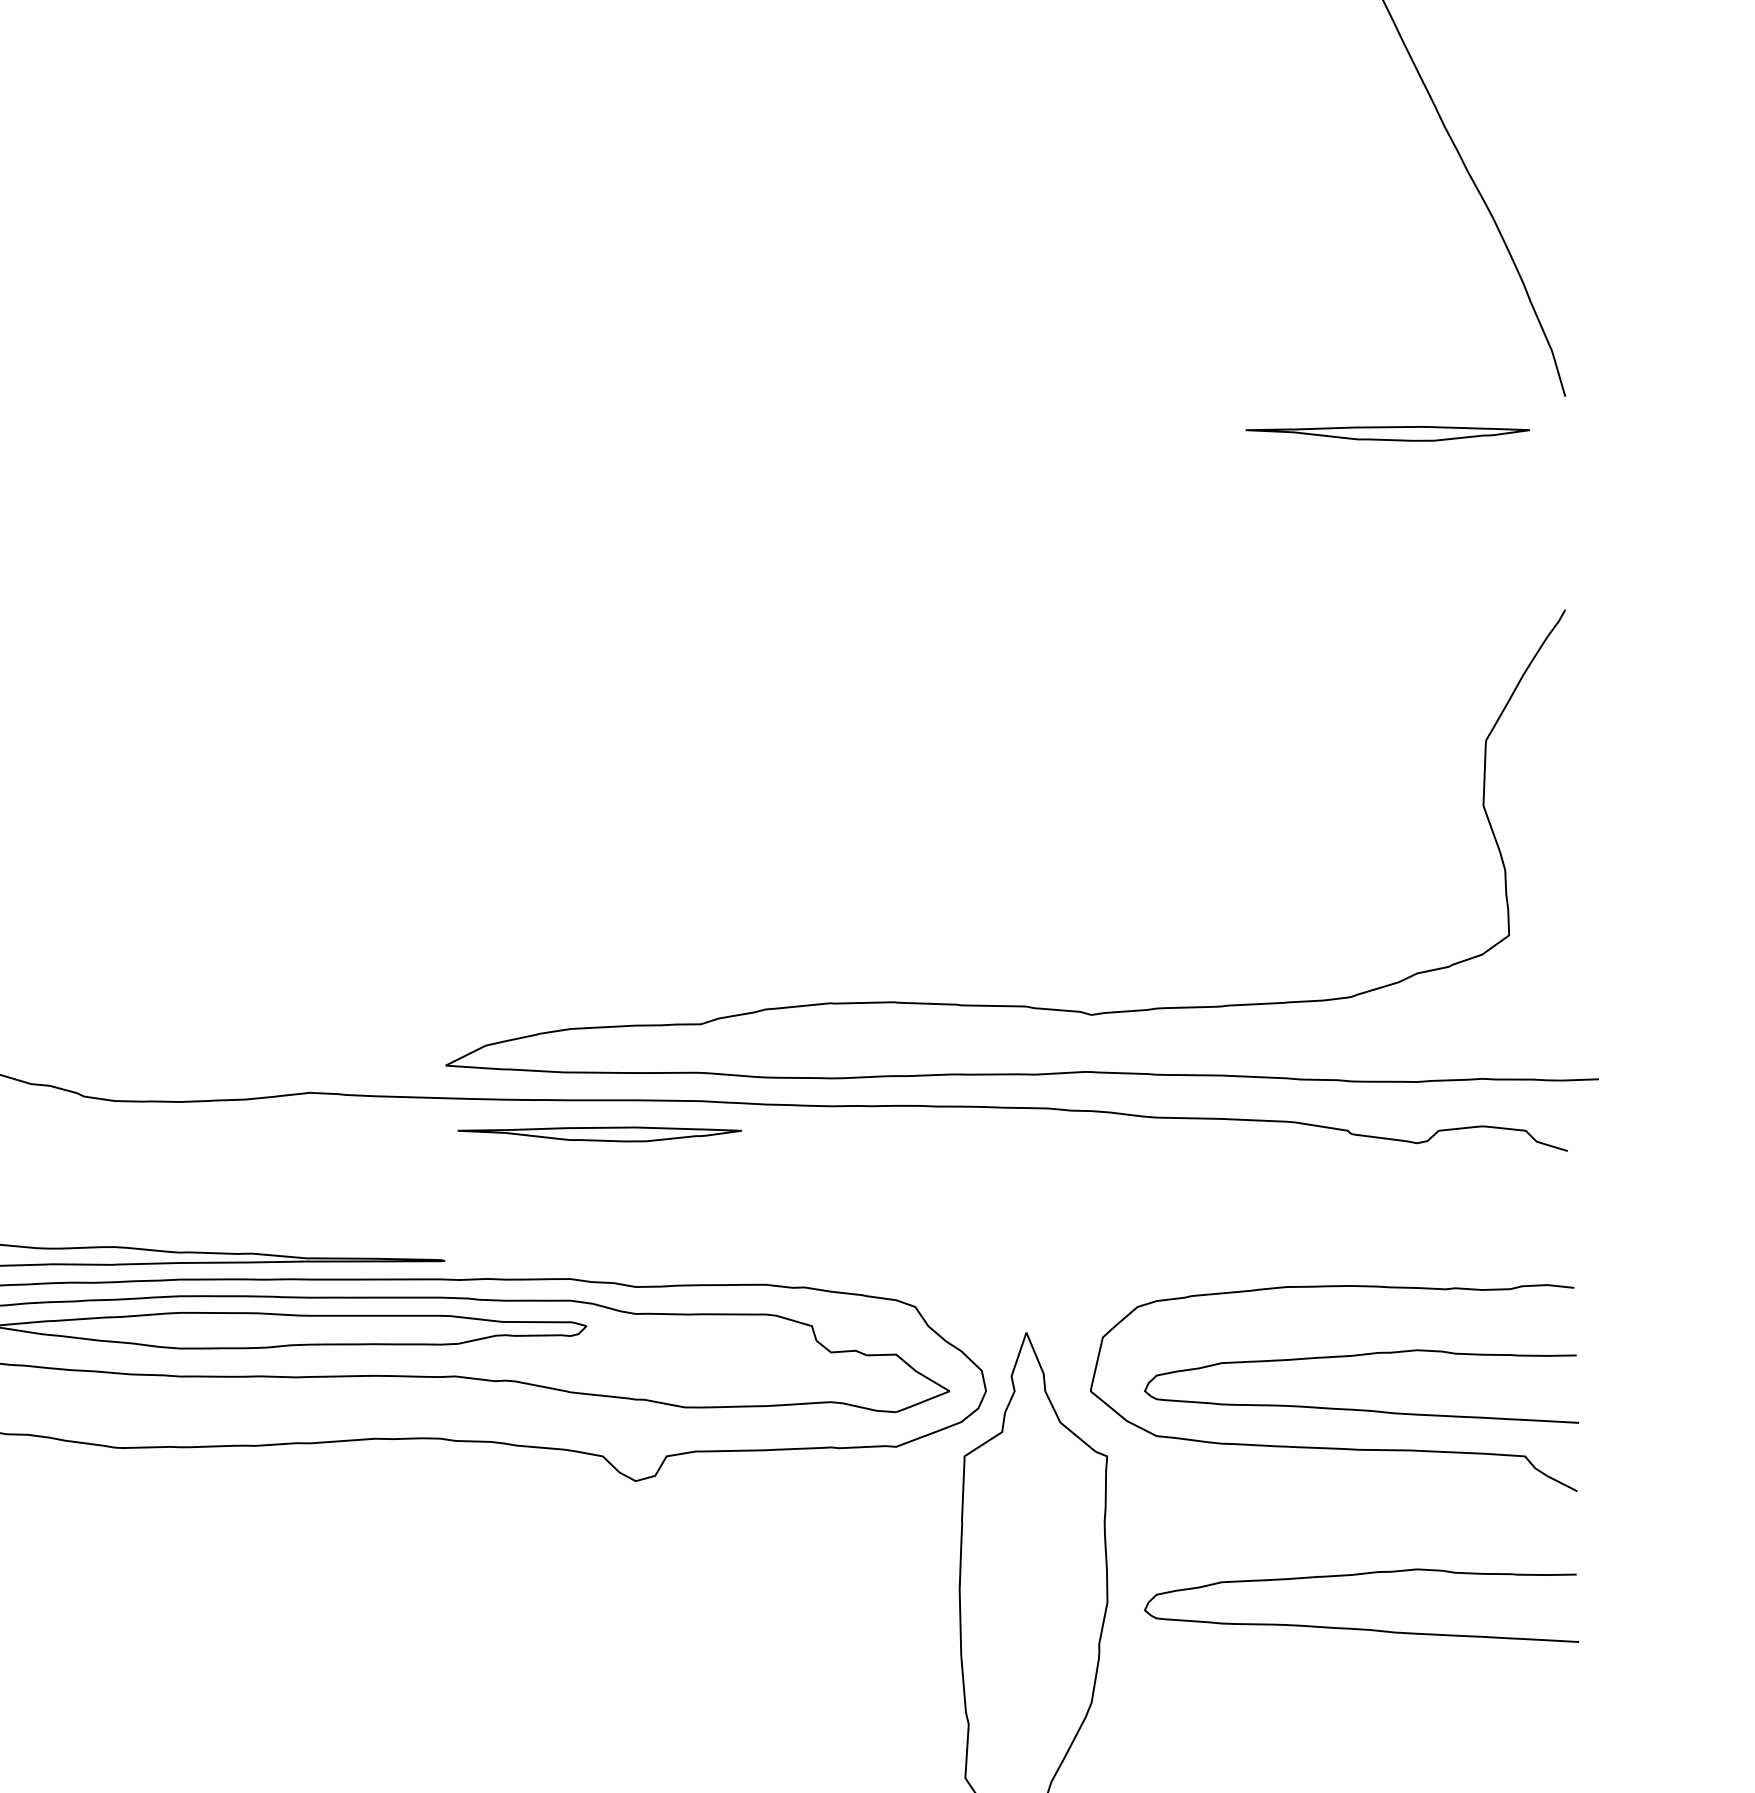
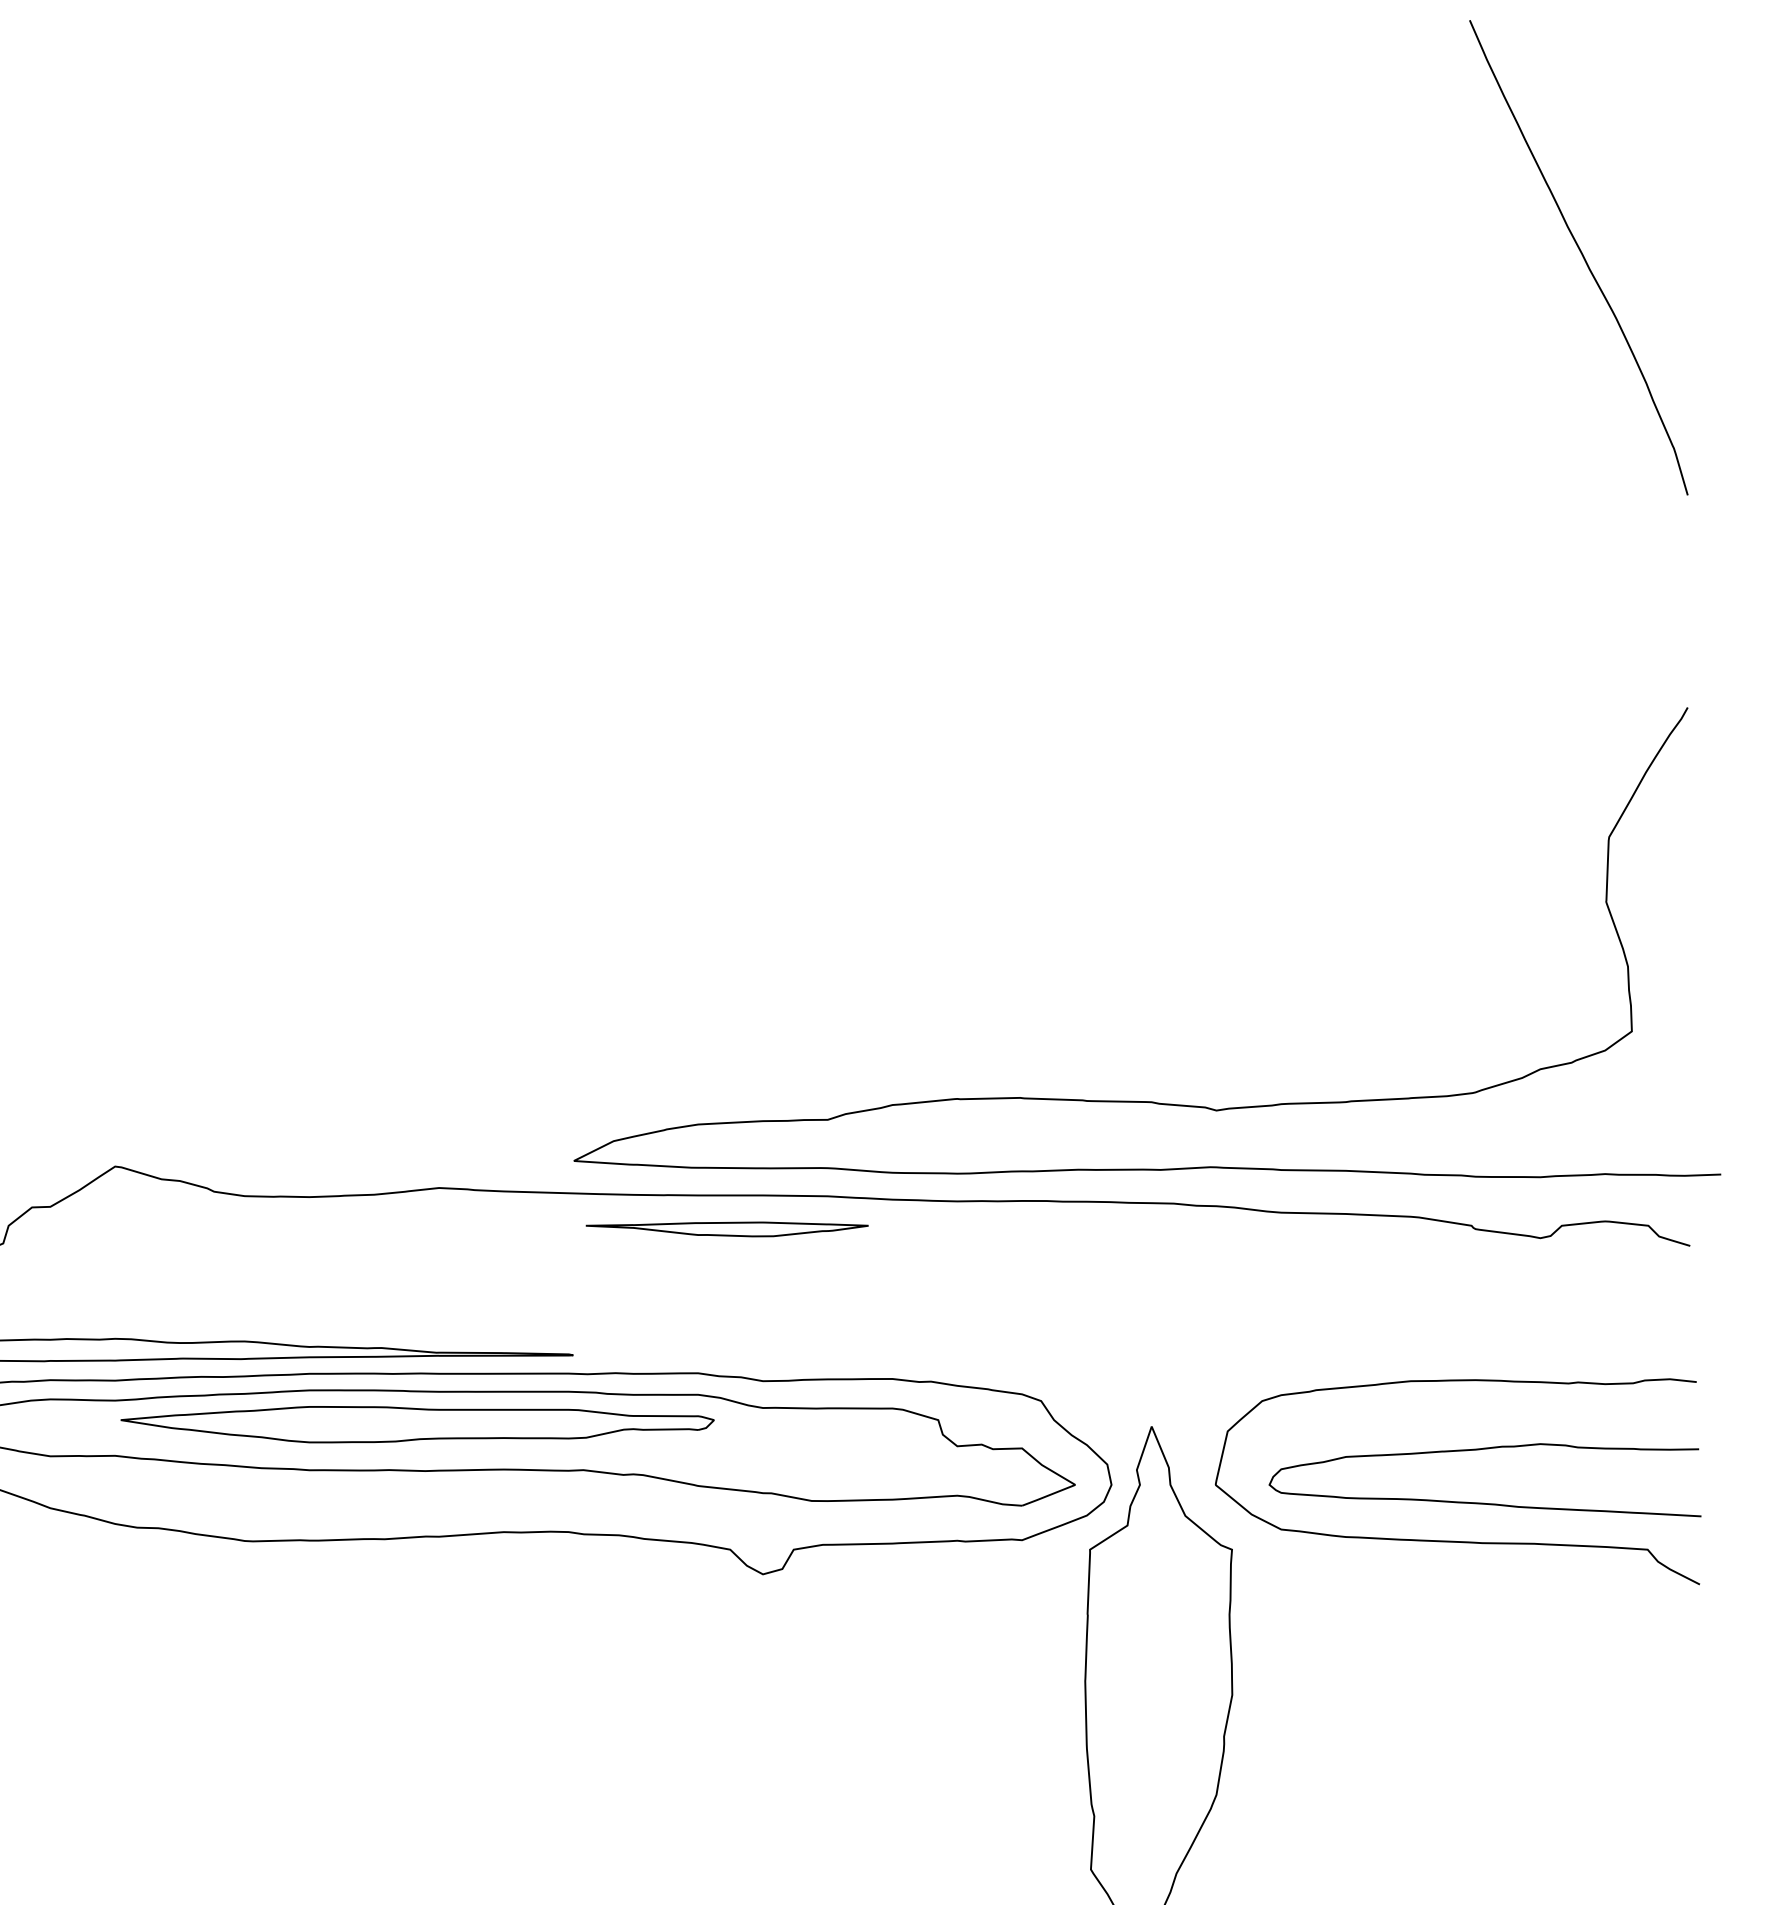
part: (1387, 433) -> (1510, 532), removed
curve: (1360, 1628) -> (1484, 1720), removed

